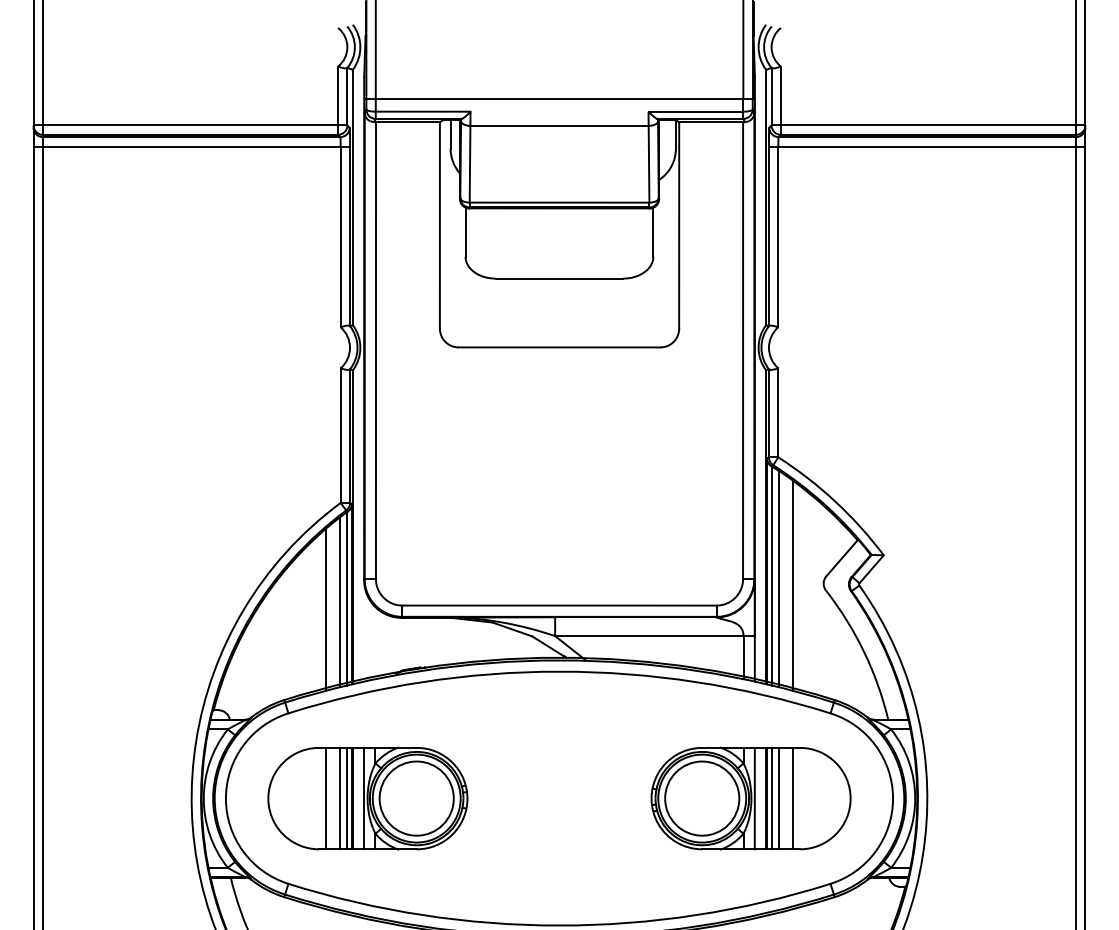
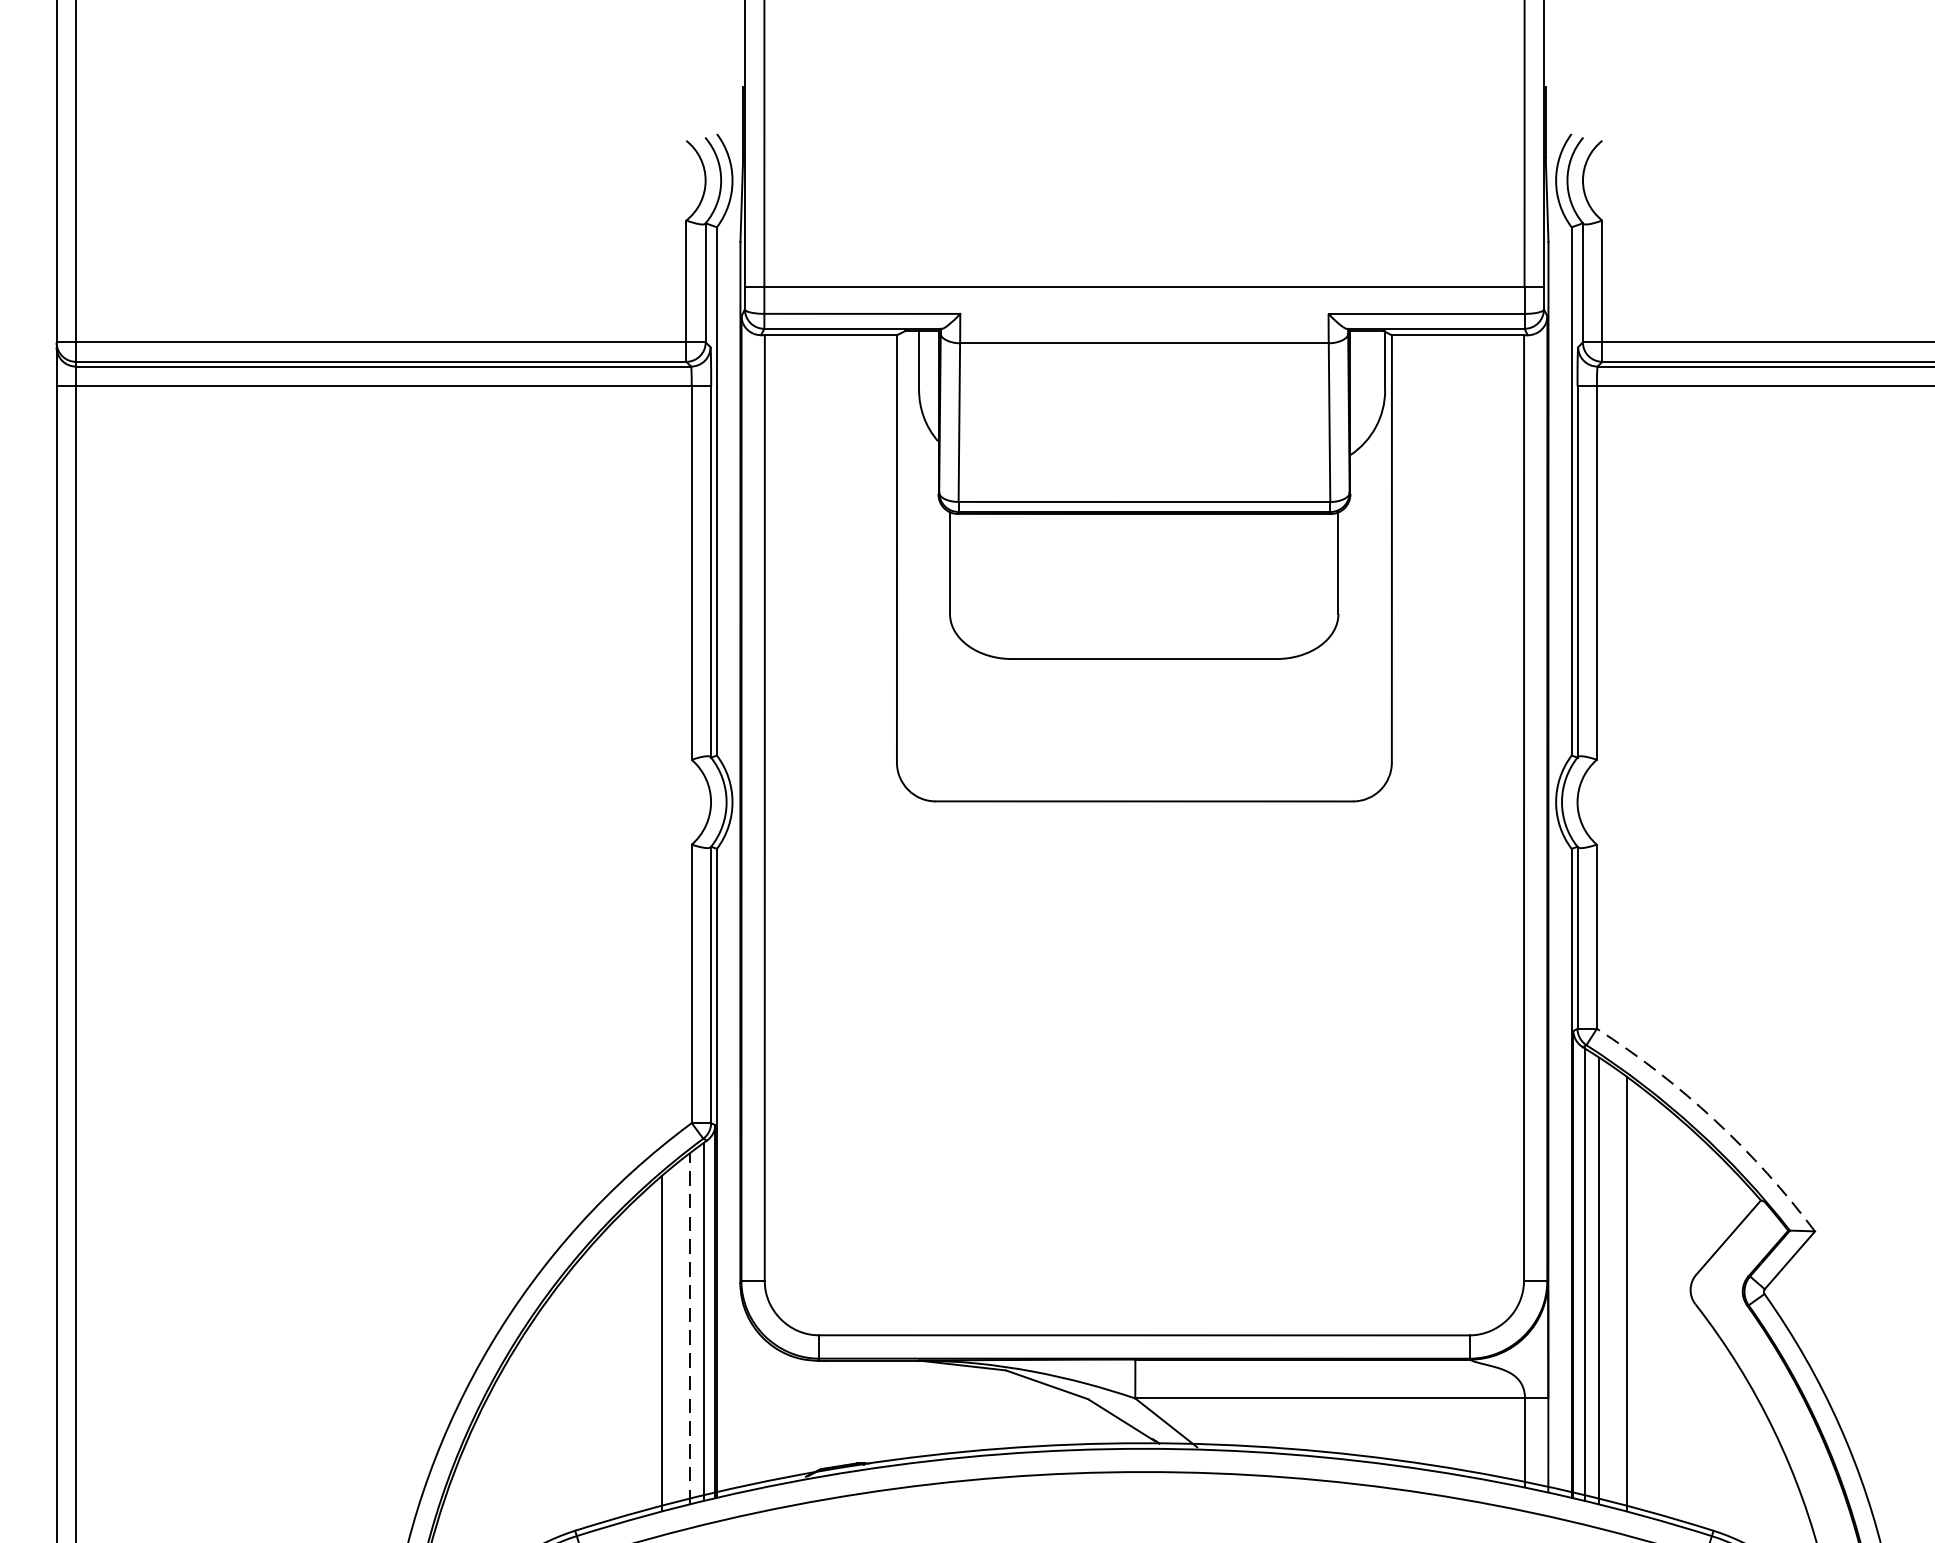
arc: (835, 501) -> (1715, 1120), solid -> dashed
line: (339, 602) -> (689, 1328), solid -> dashed

